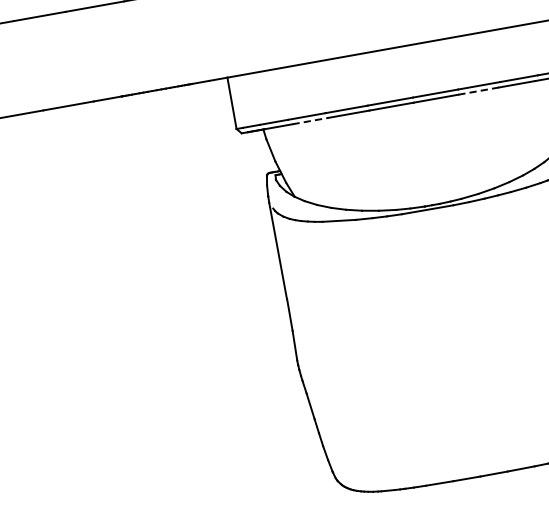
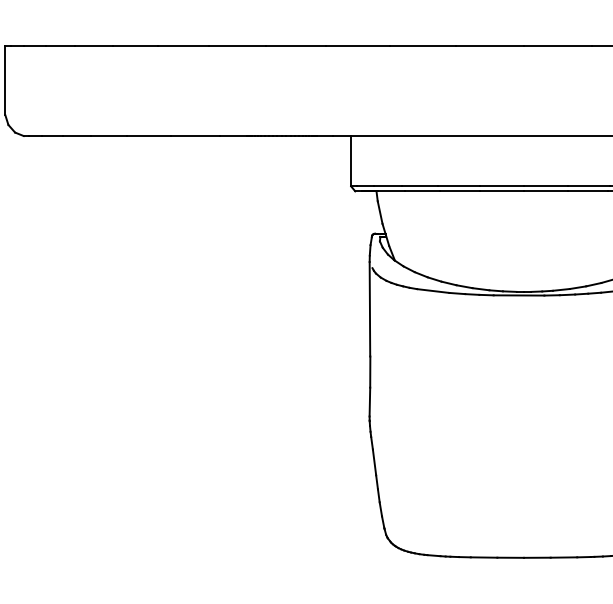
line: (479, 91) -> (588, 191), dashed -> solid
line: (310, 121) -> (422, 191), dashed -> solid

